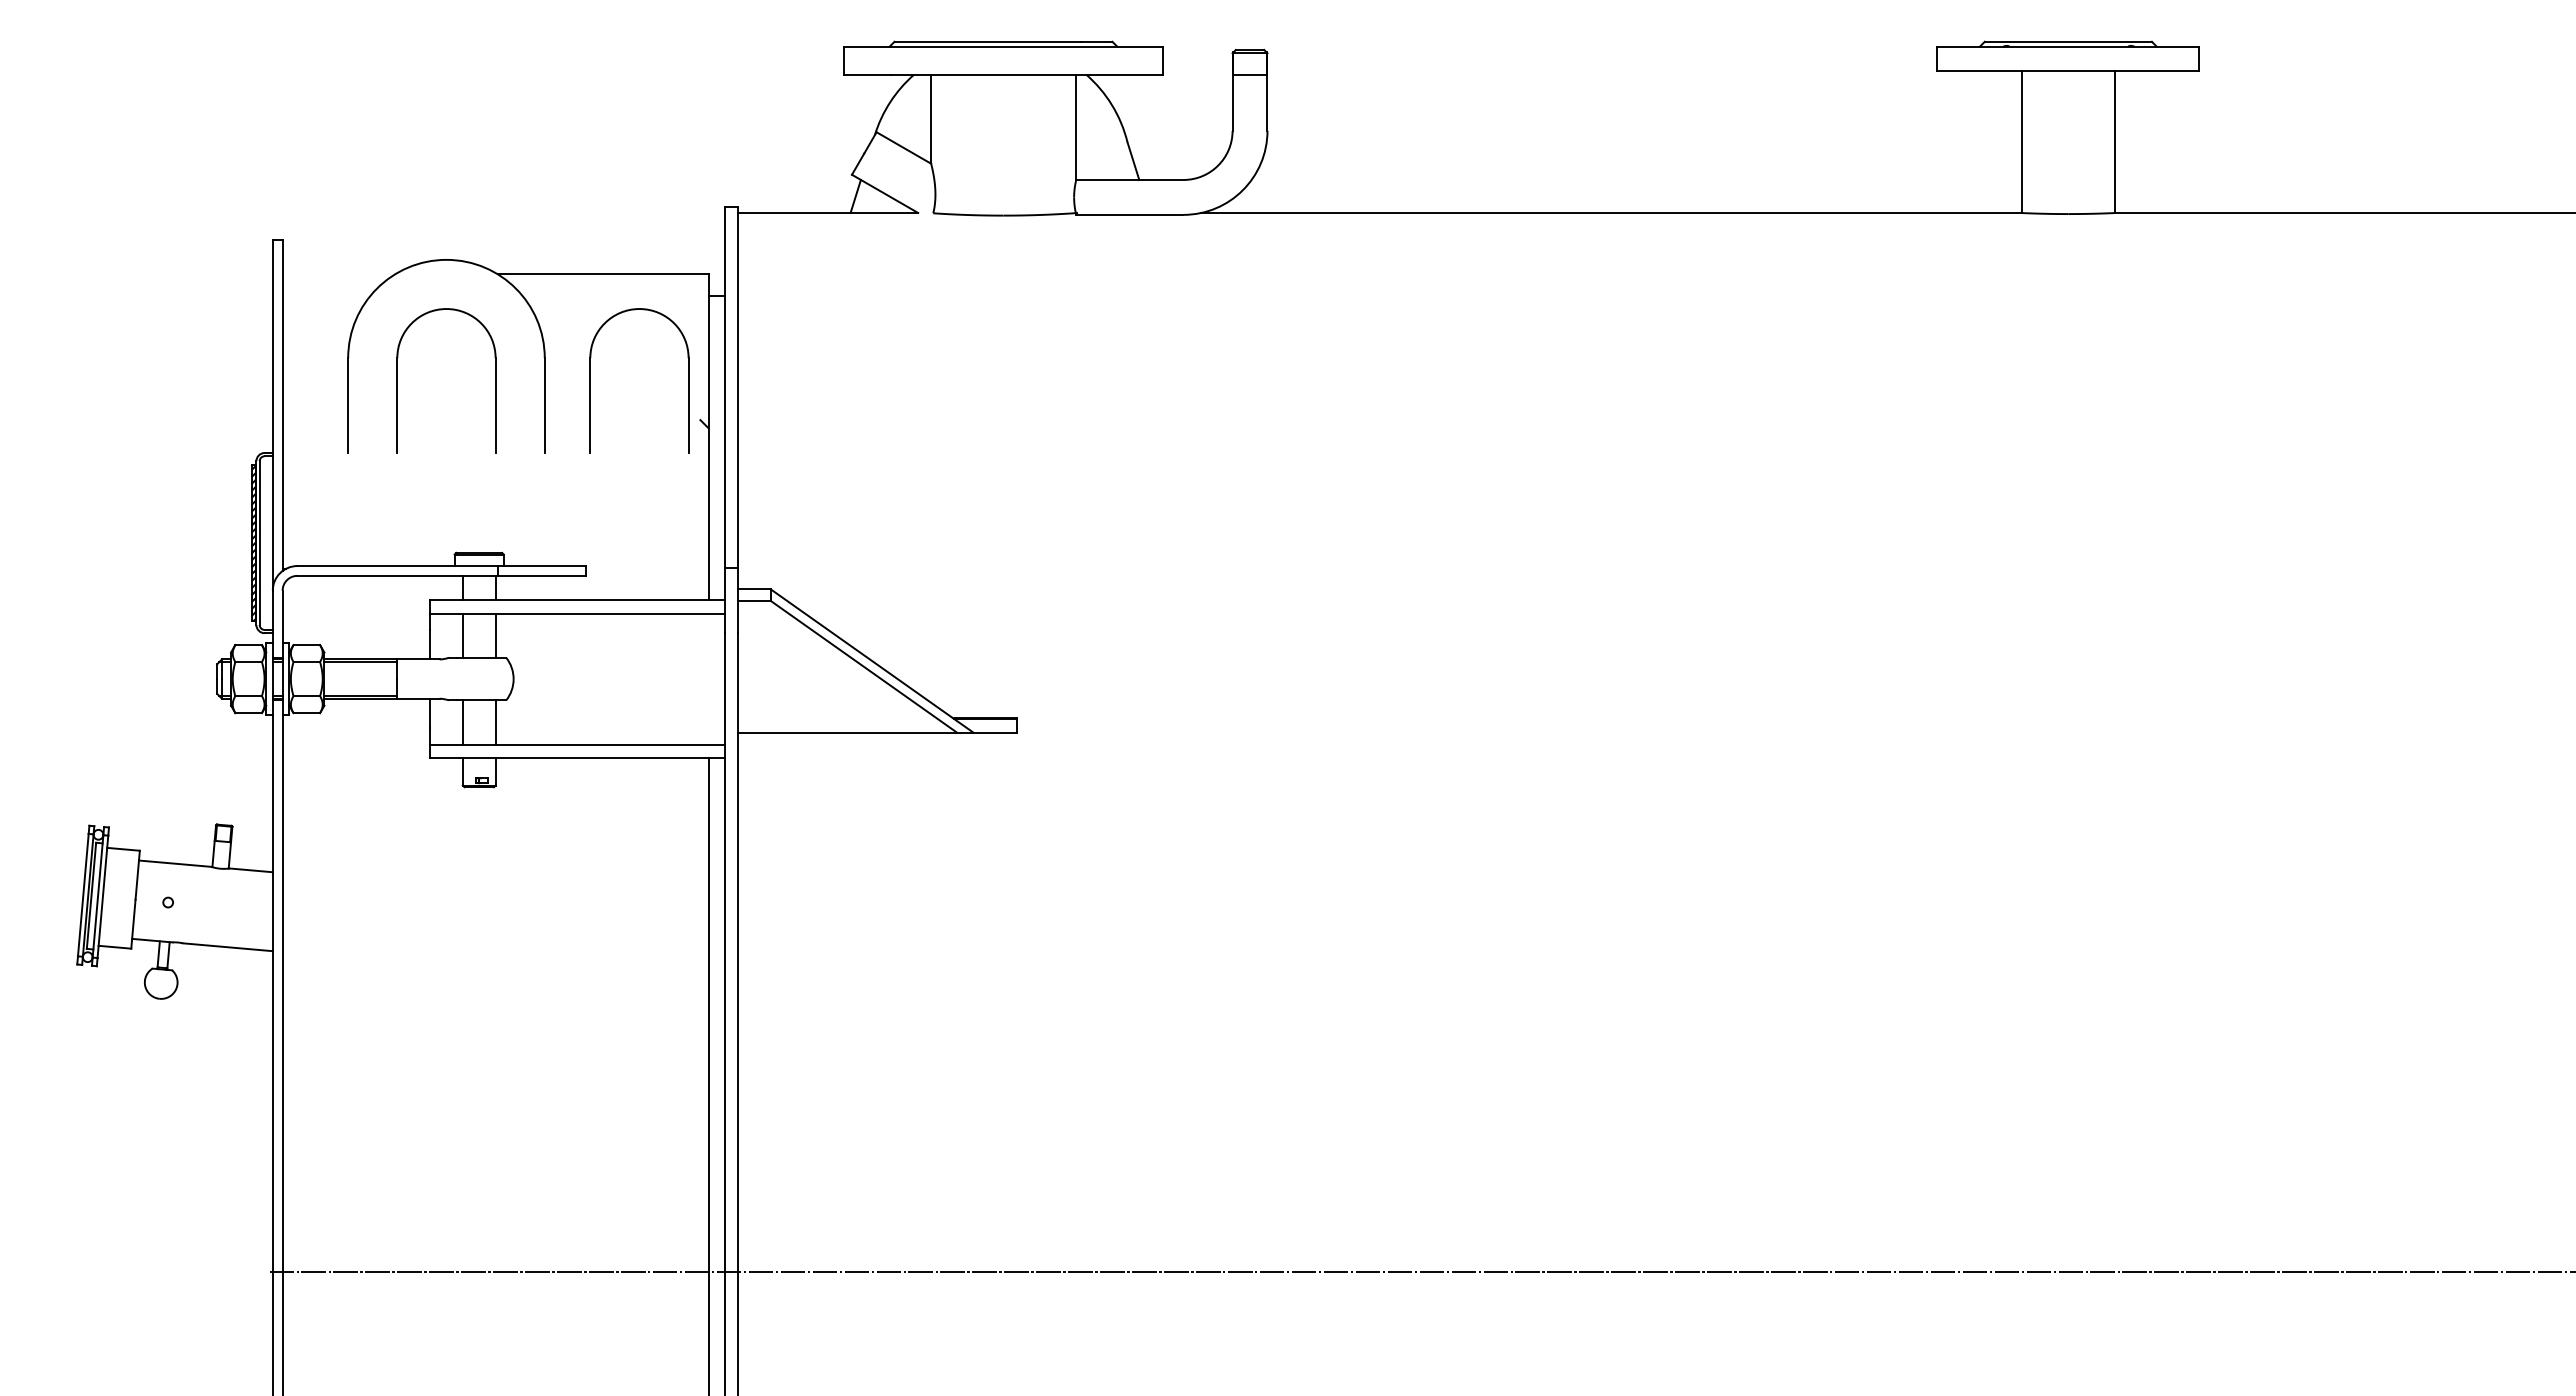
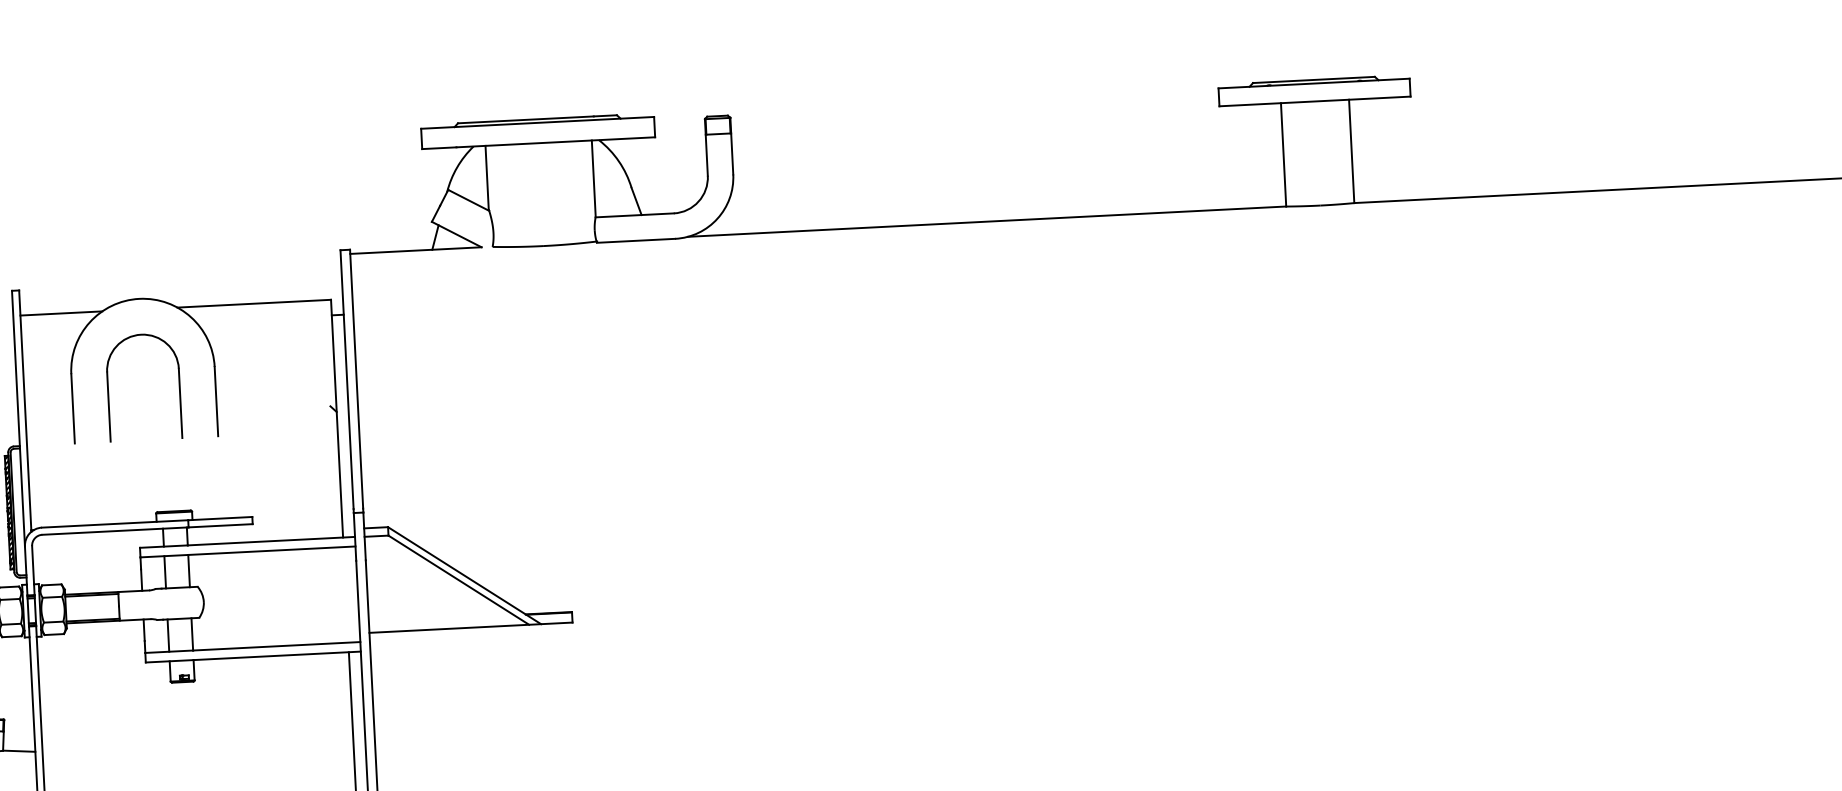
line: (338, 274) -> (61, 313), added
part: (590, 380) -> (248, 381), removed

